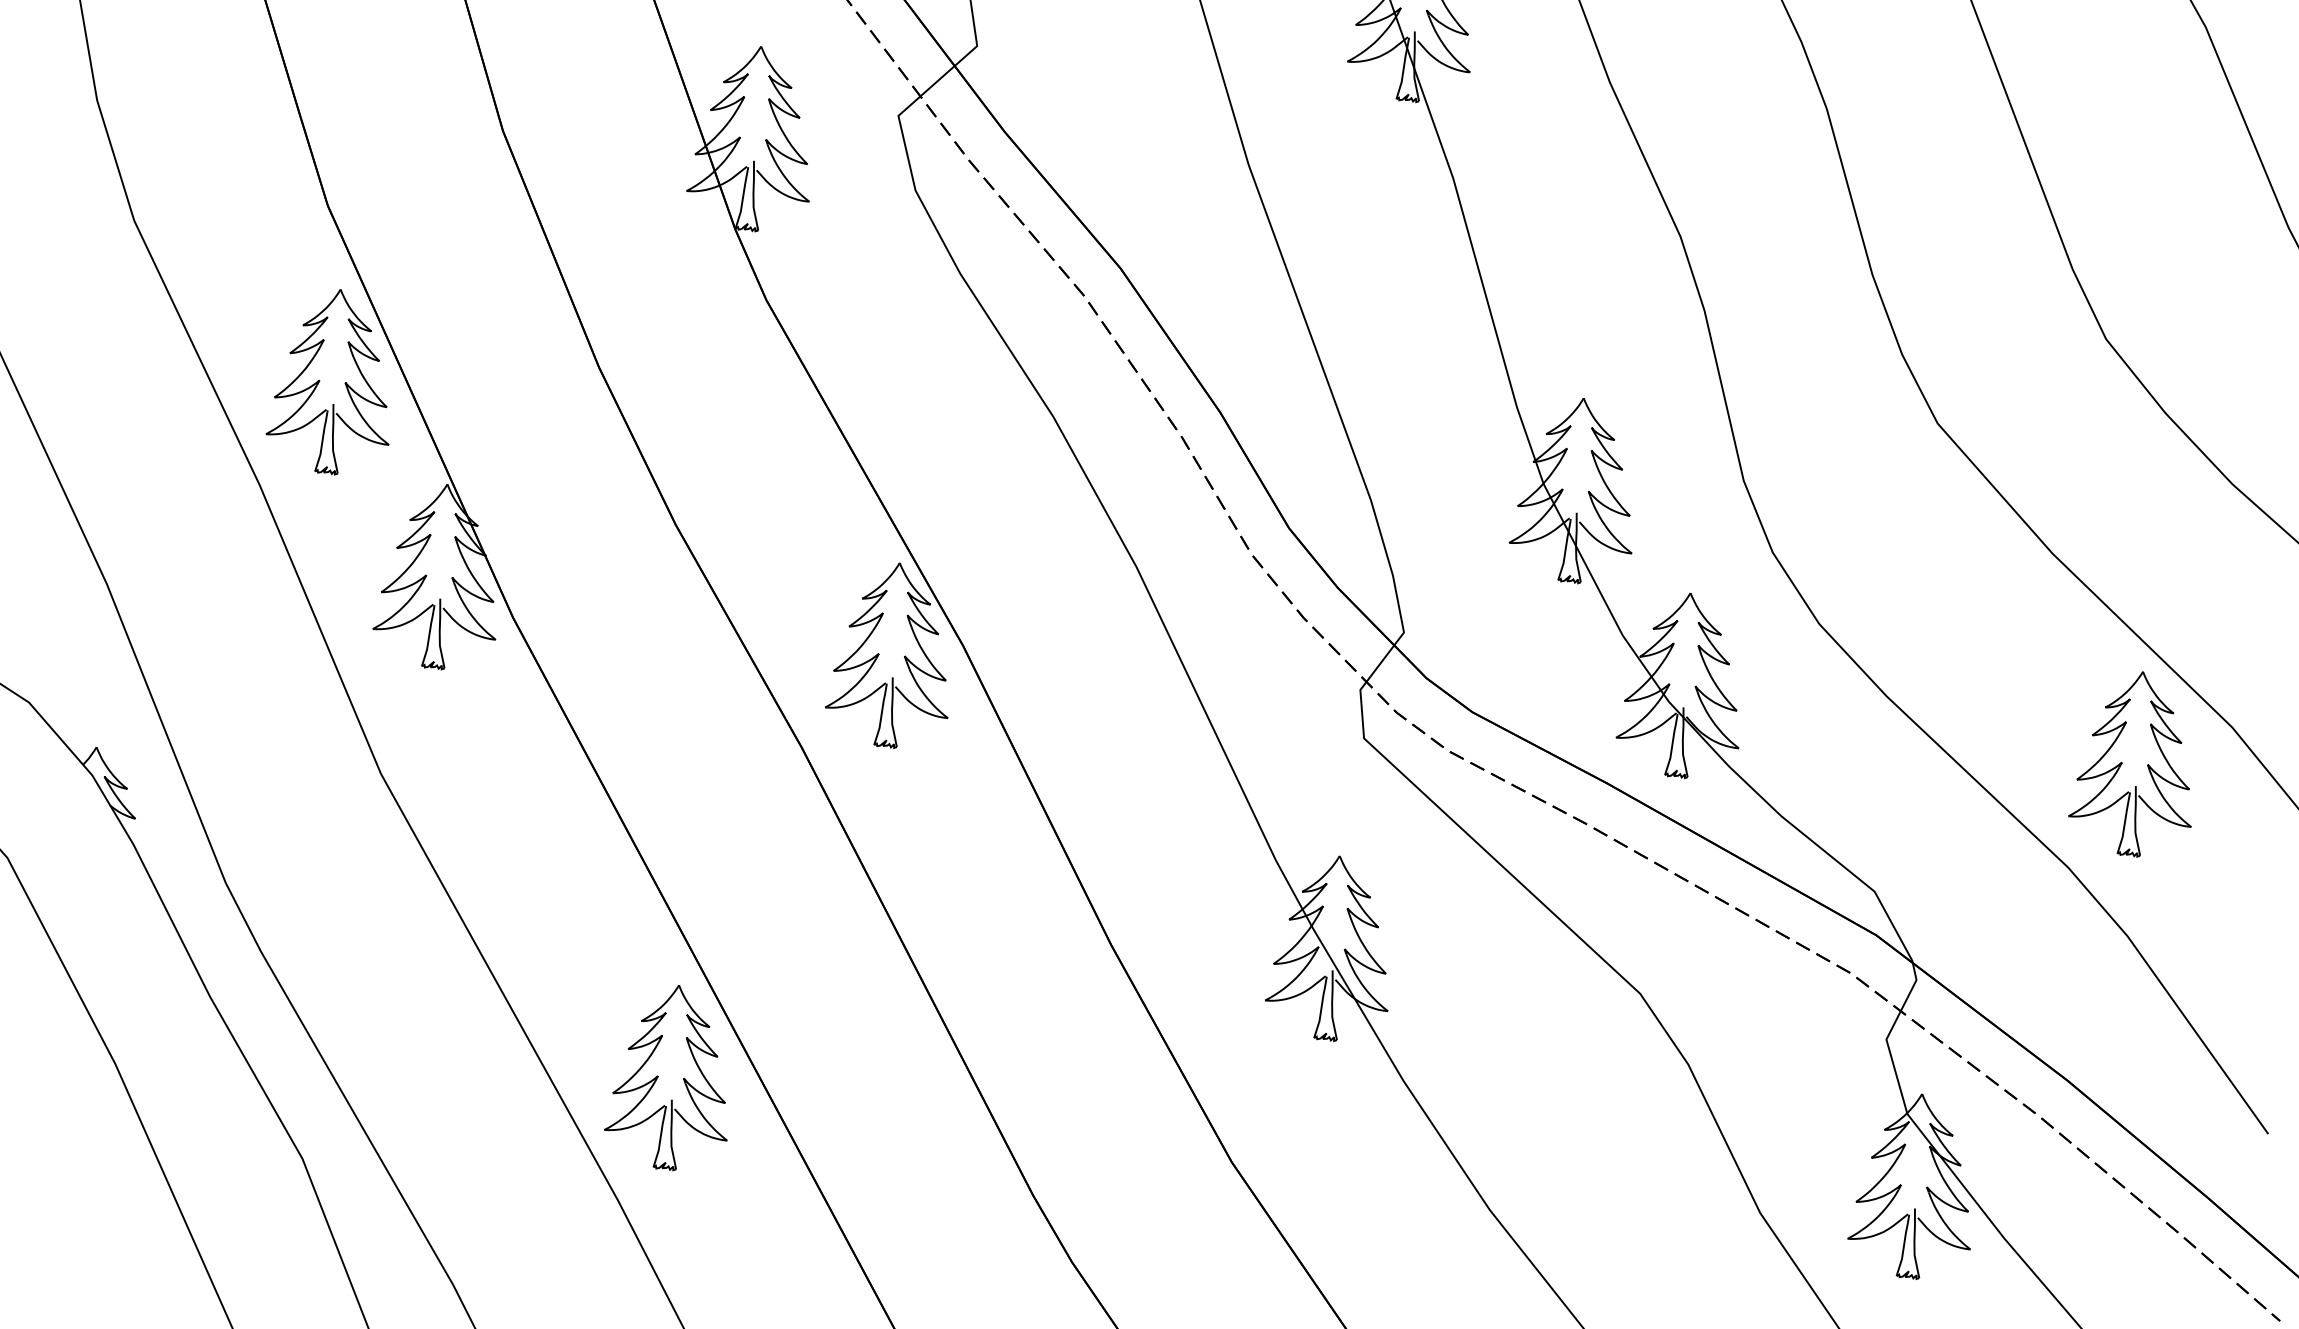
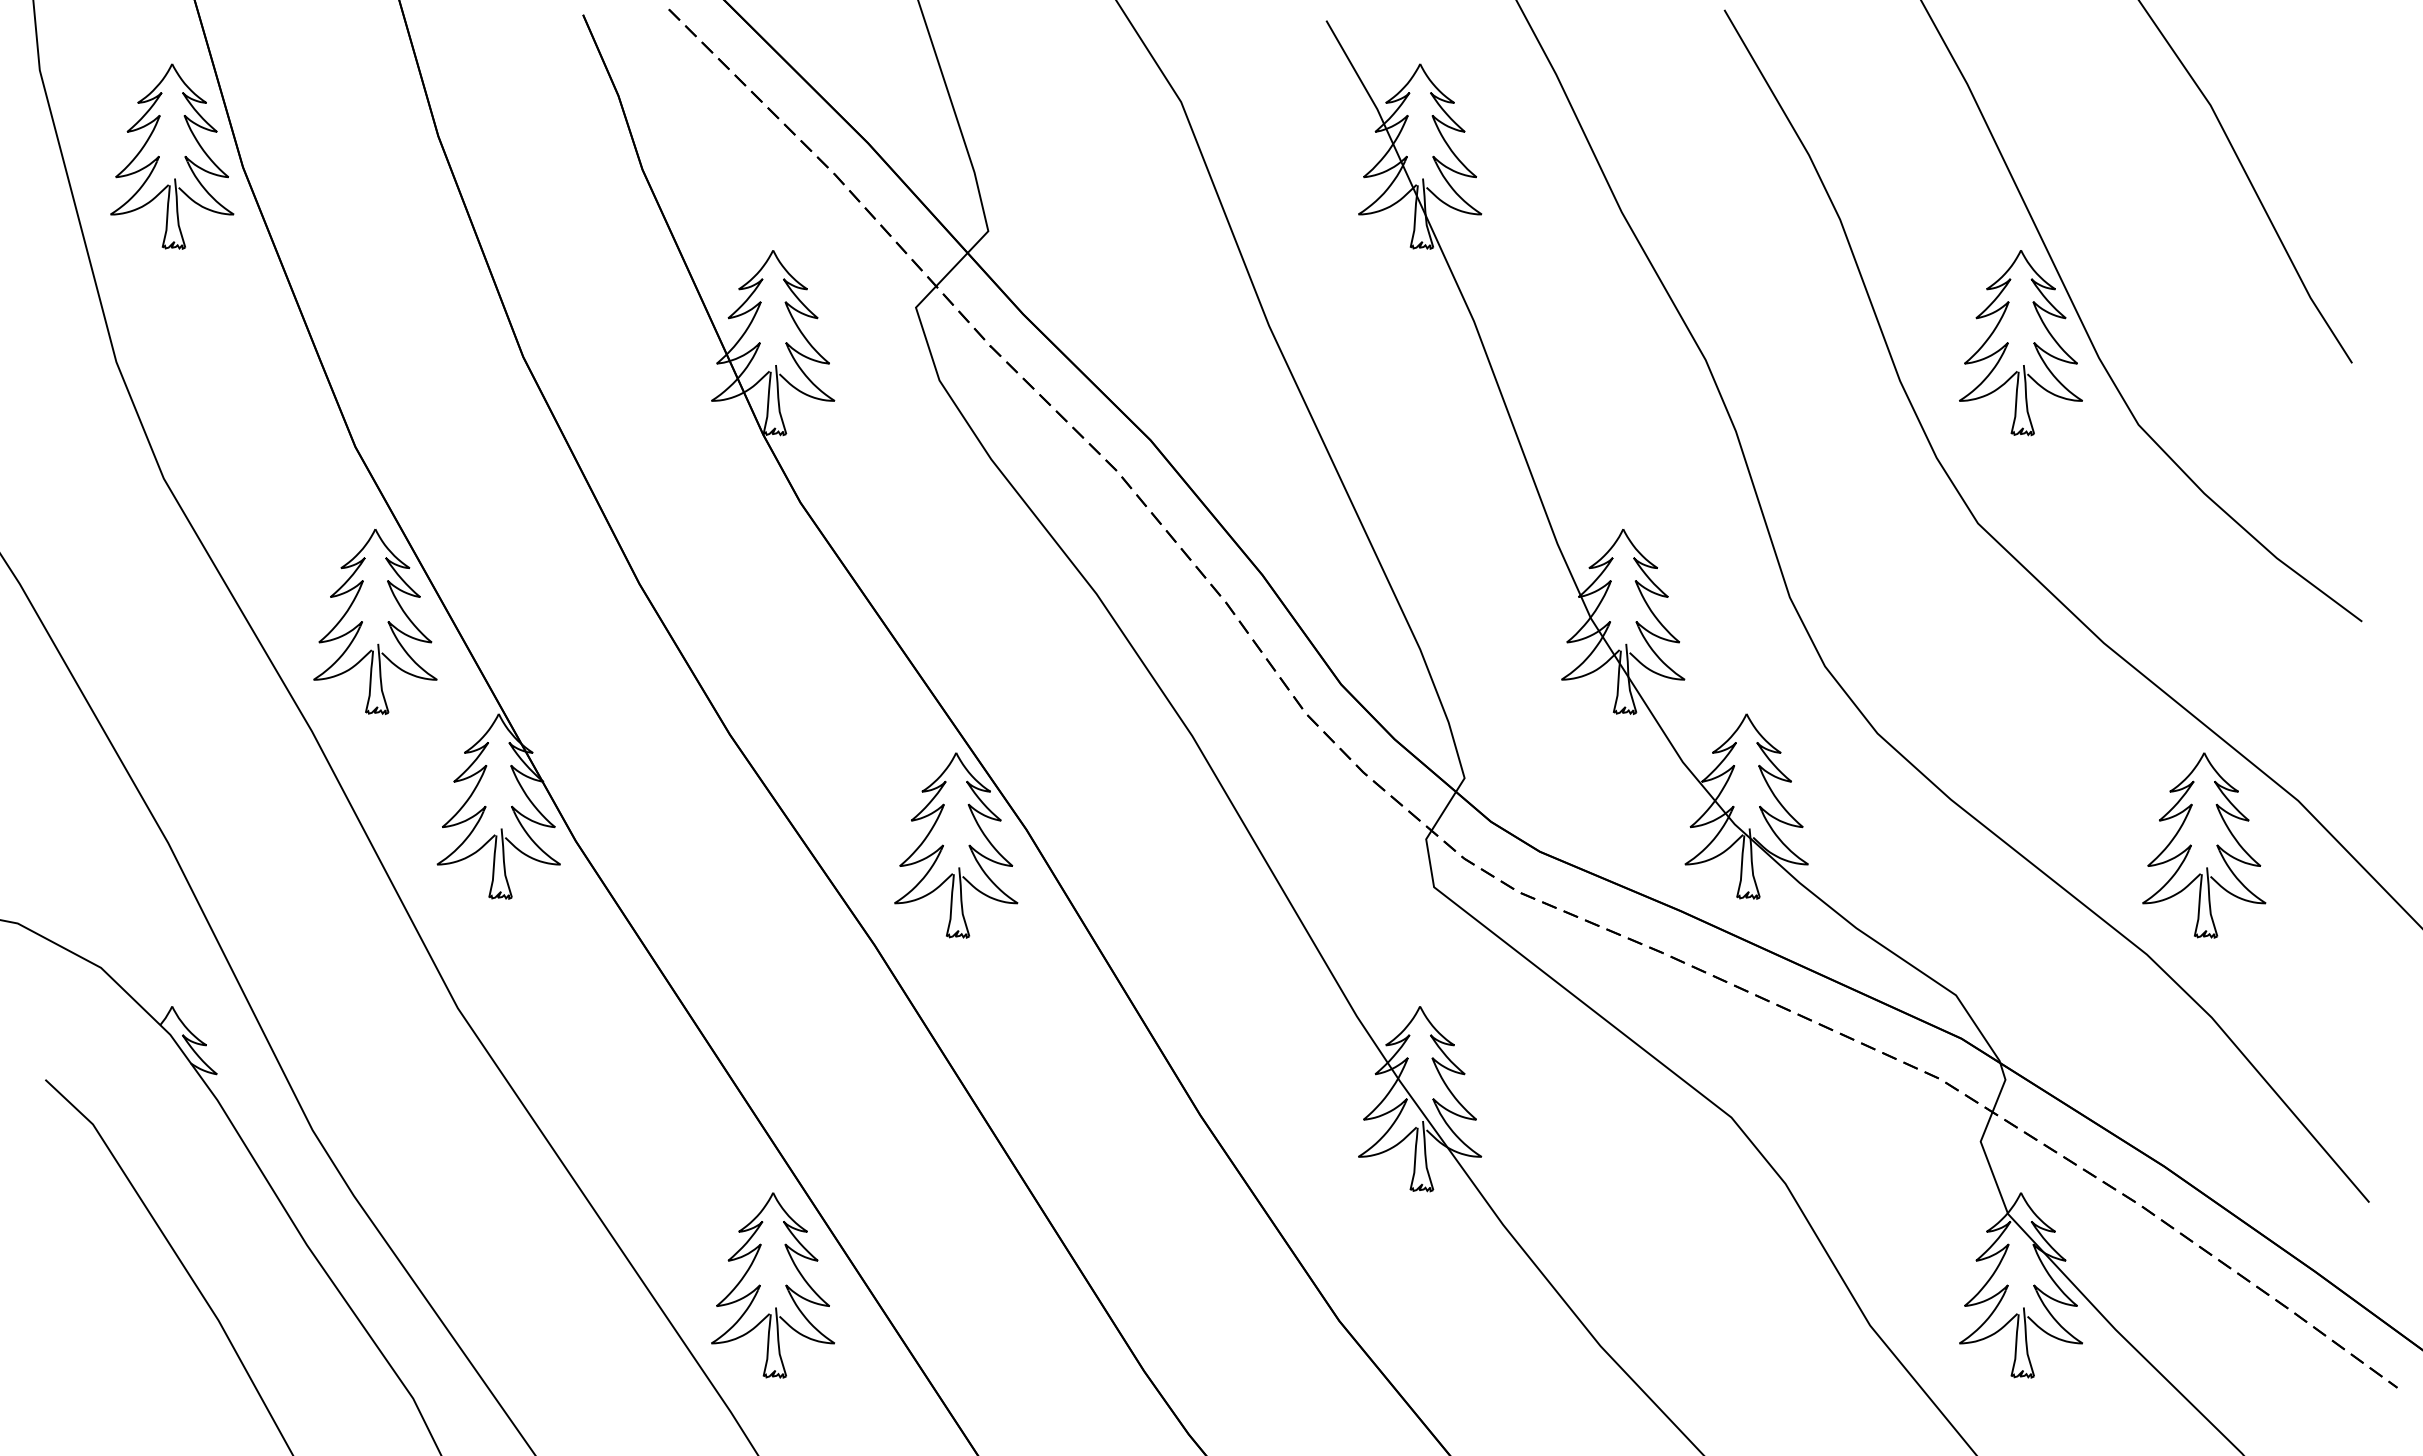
part: (1983, 246) -> (2008, 343), added

